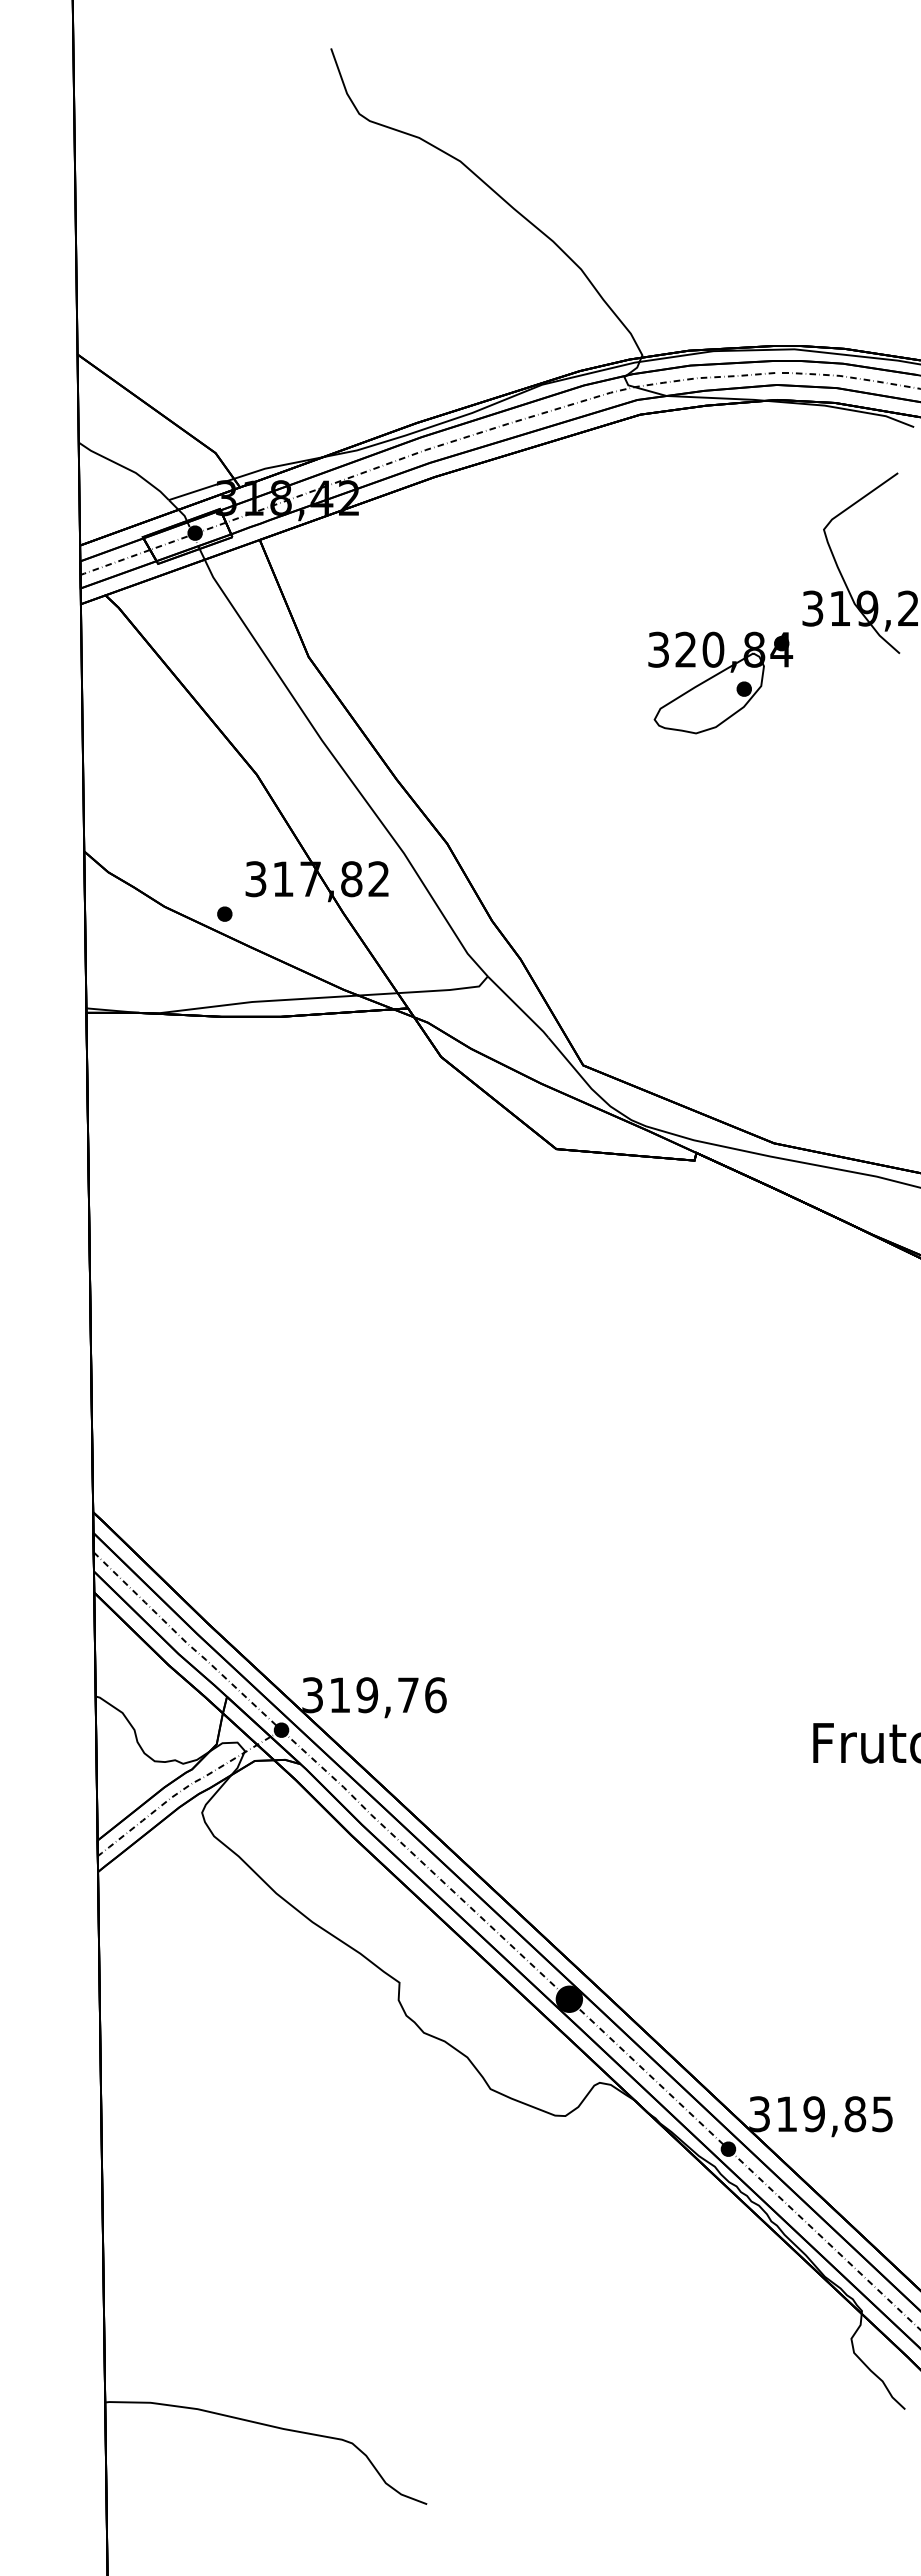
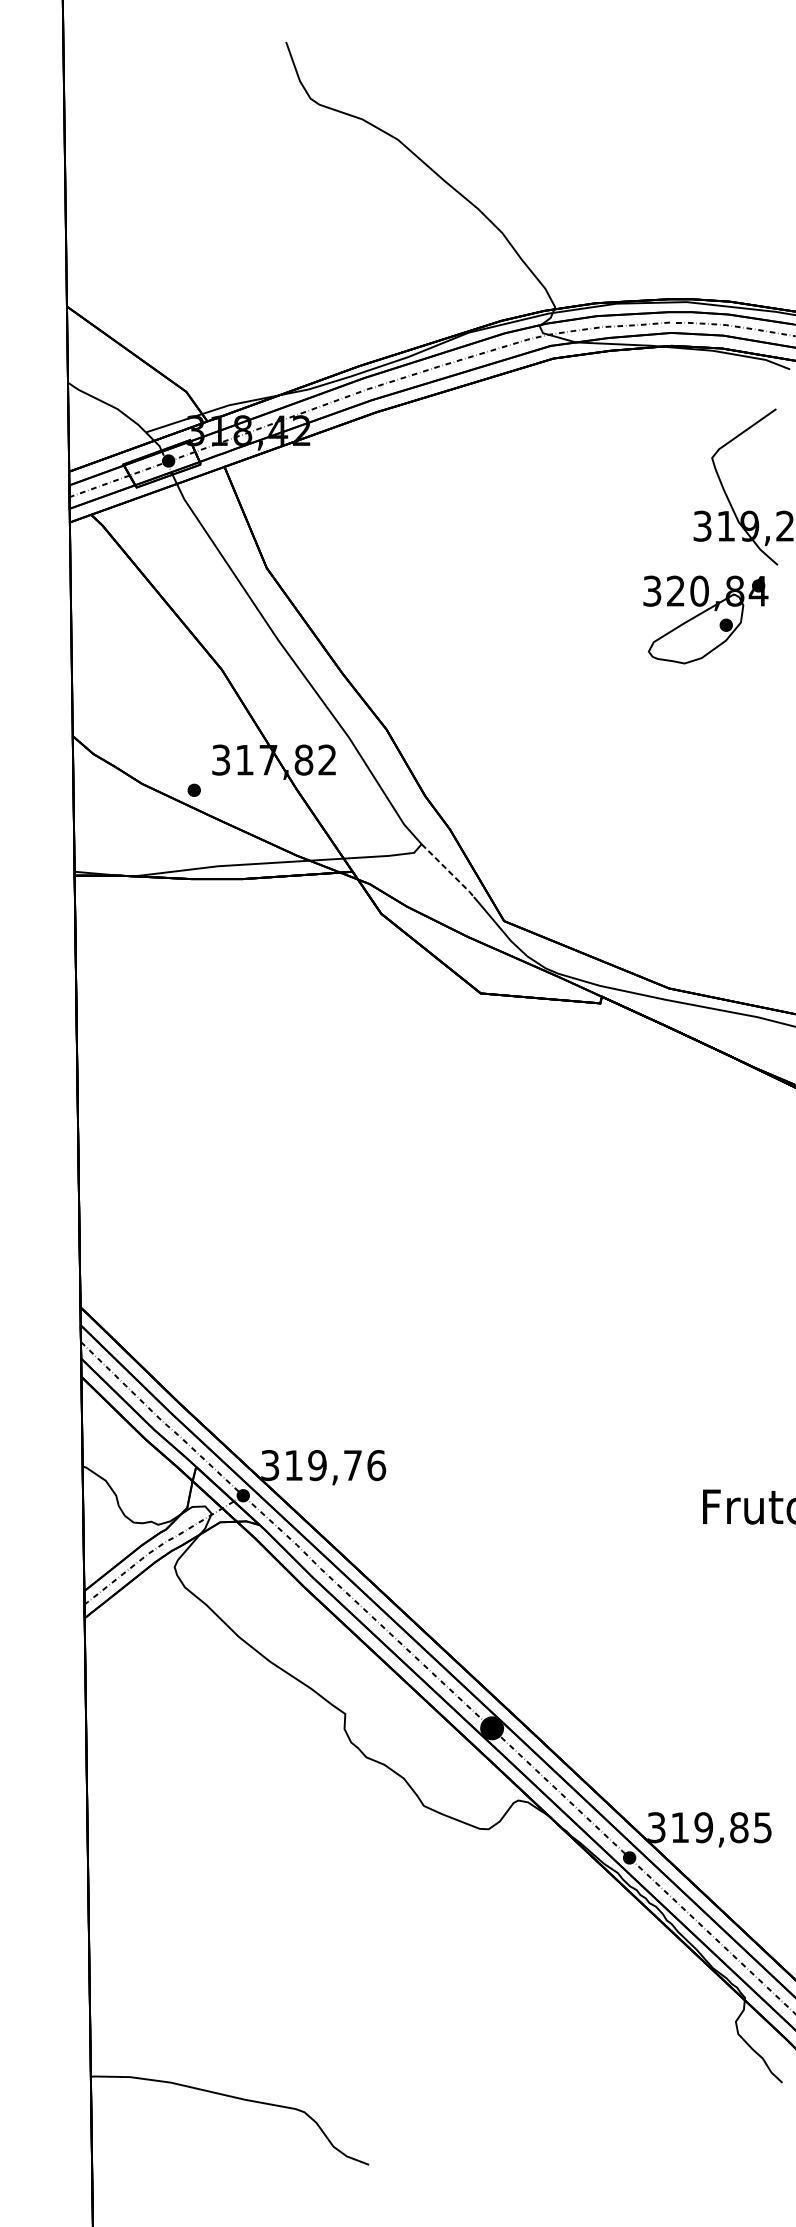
part: (720, 682) -> (705, 619), moved
line: (518, 1007) -> (448, 871), solid -> dashed

